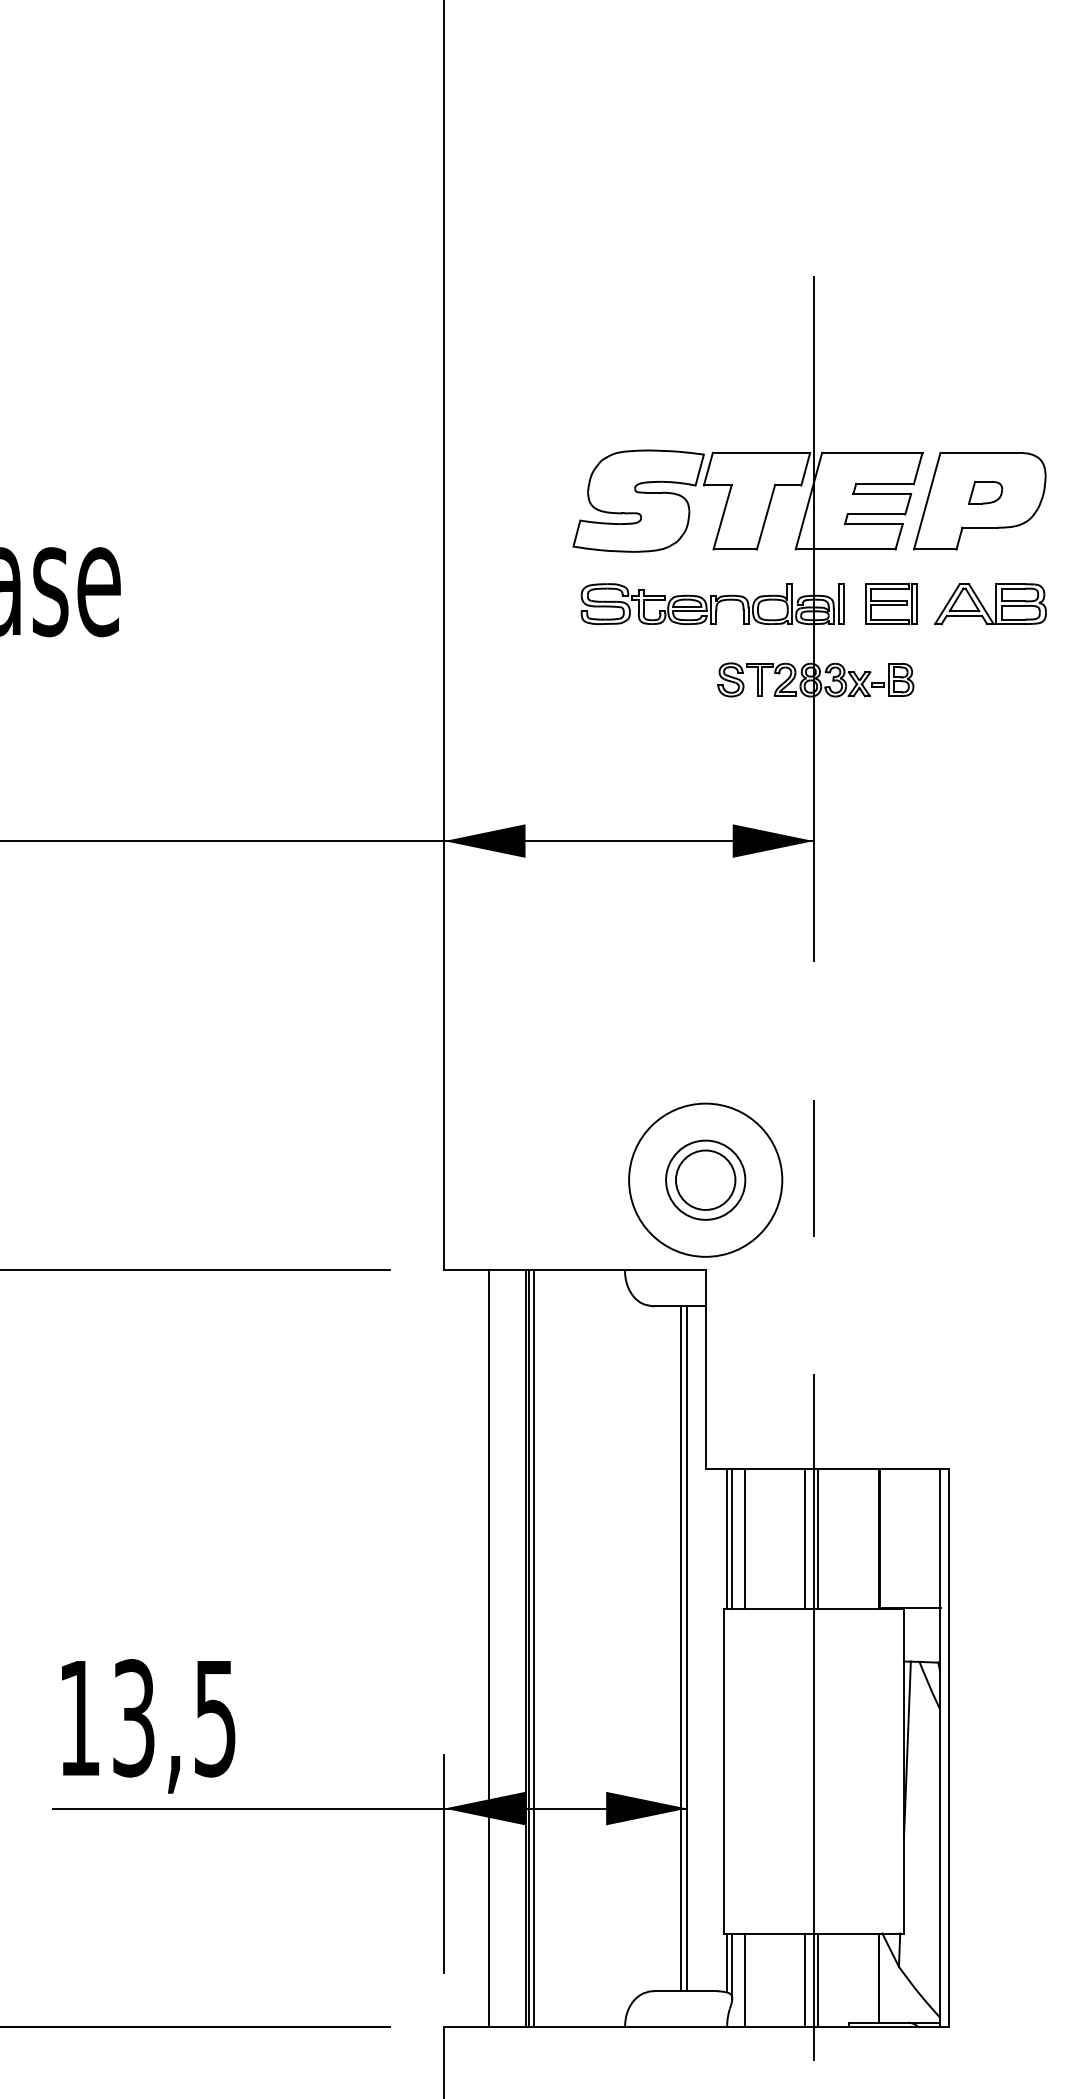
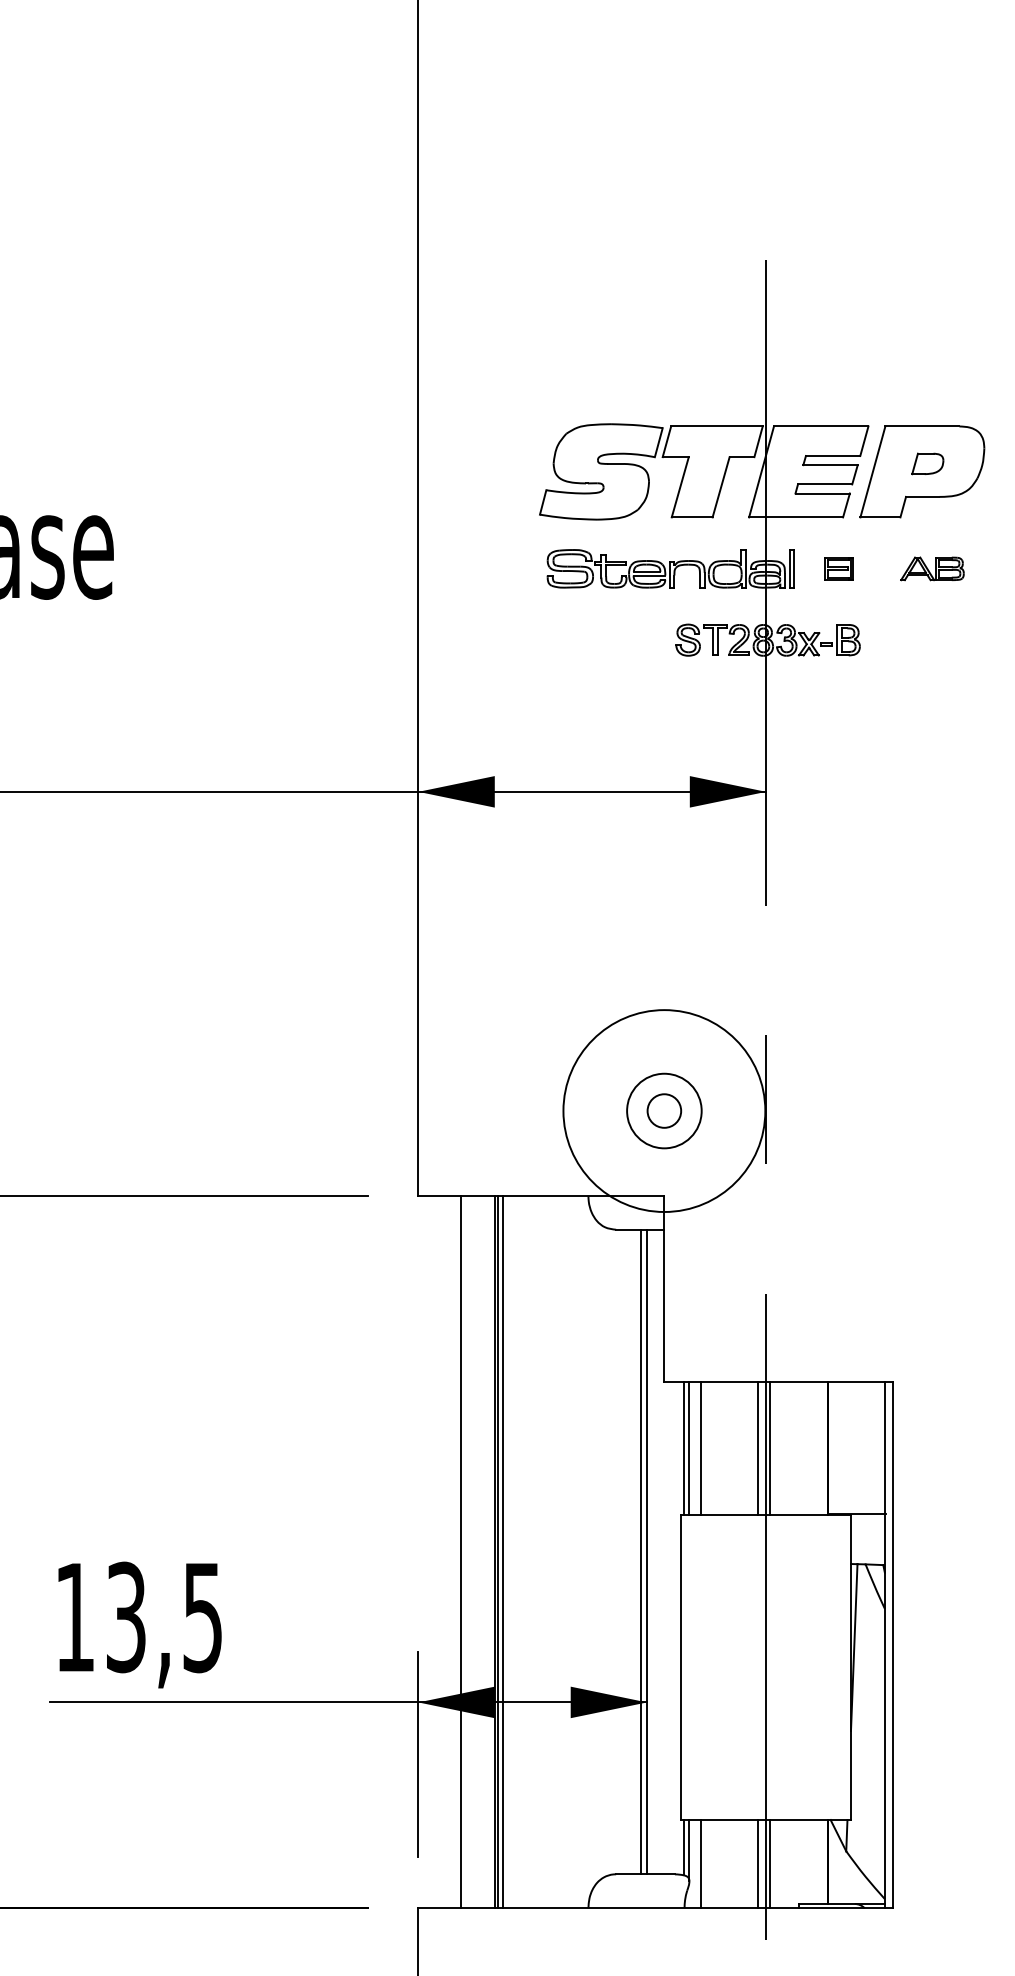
part: (890, 603) -> (838, 568), size x0.6
part: (990, 603) -> (932, 568), size x0.6
circle: (705, 1179) -> (664, 1110), size x1.4
circle: (705, 1180) -> (664, 1111), size x0.6

